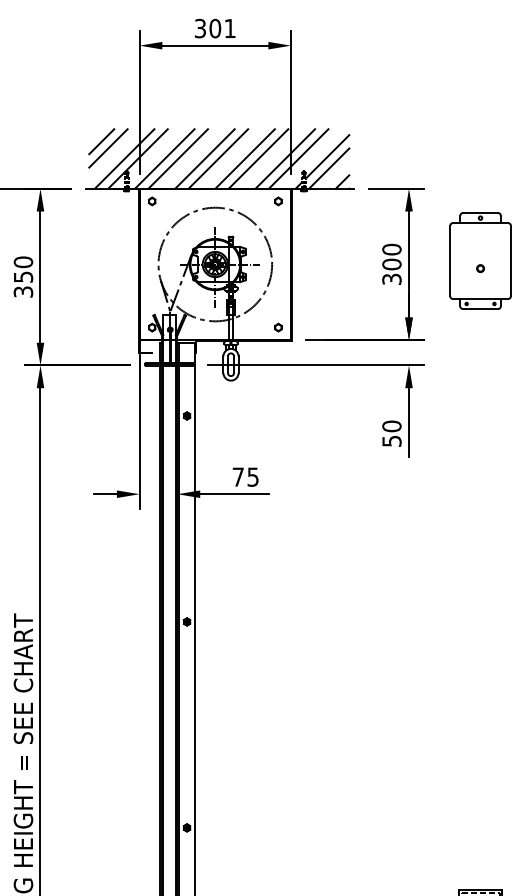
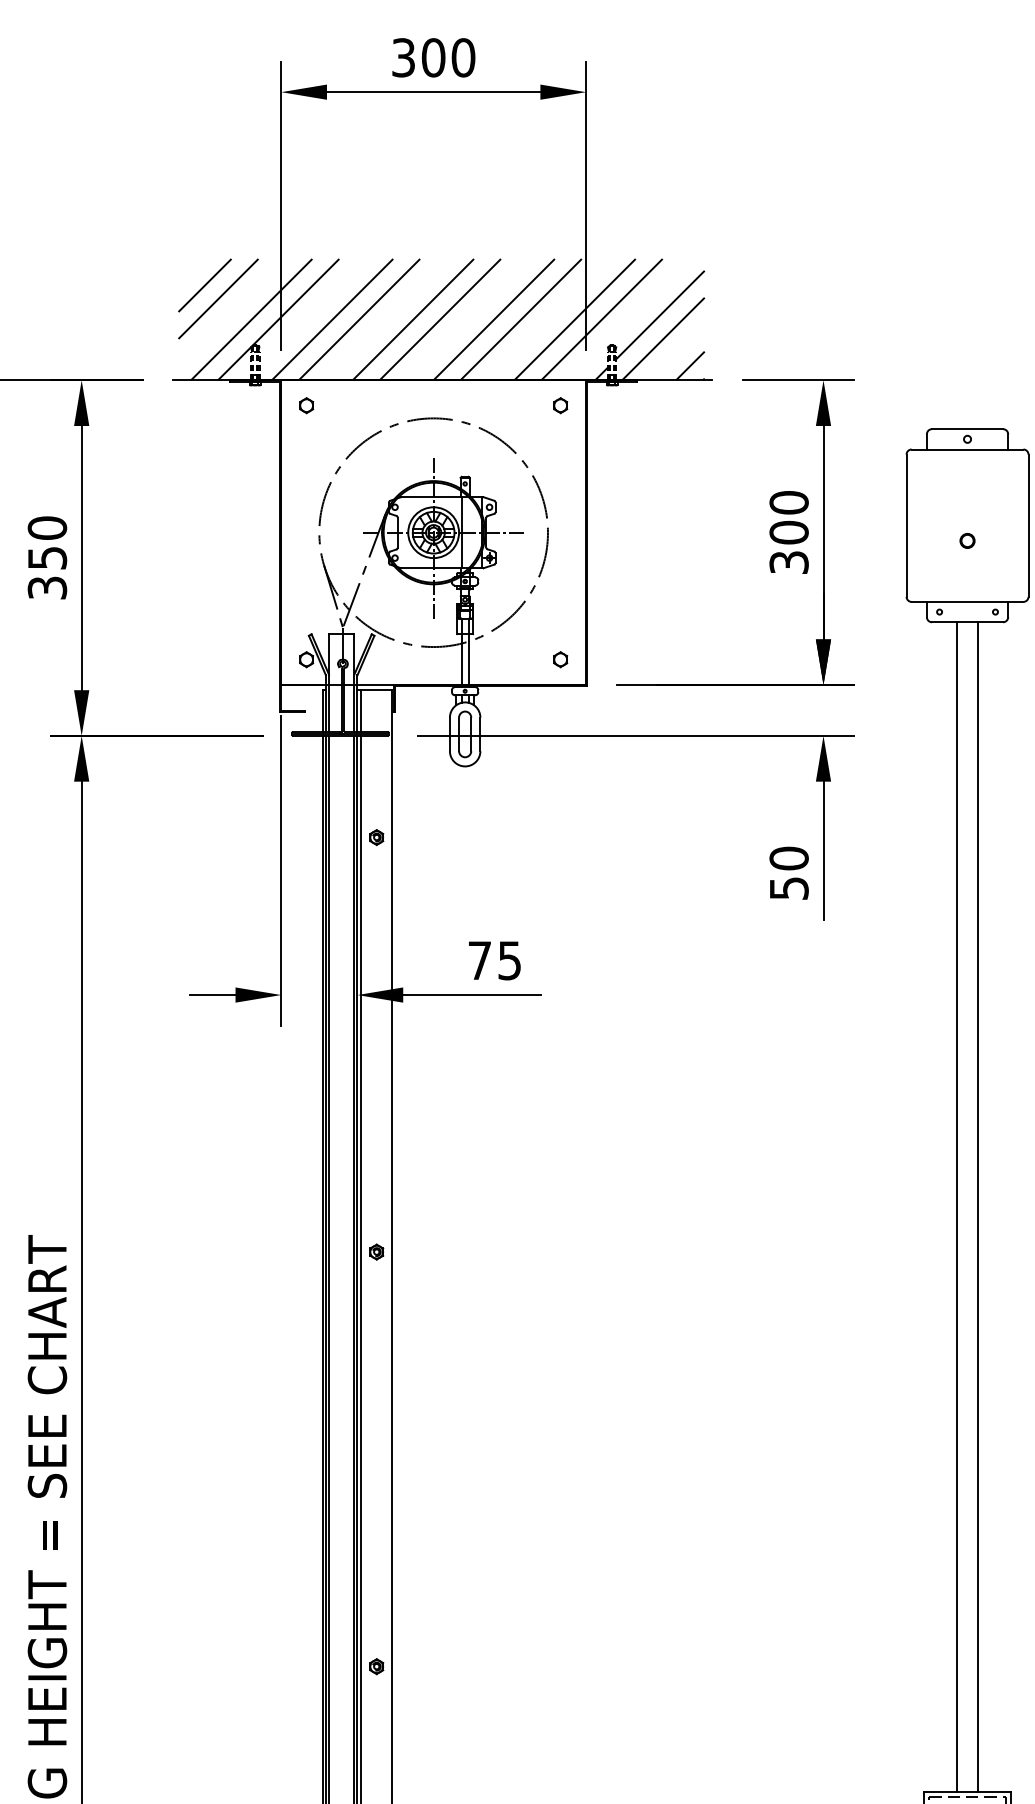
text: (230, 28) -> (464, 57), 301 -> 300
line: (475, 599) -> (957, 1206), added
line: (485, 599) -> (977, 1206), added

